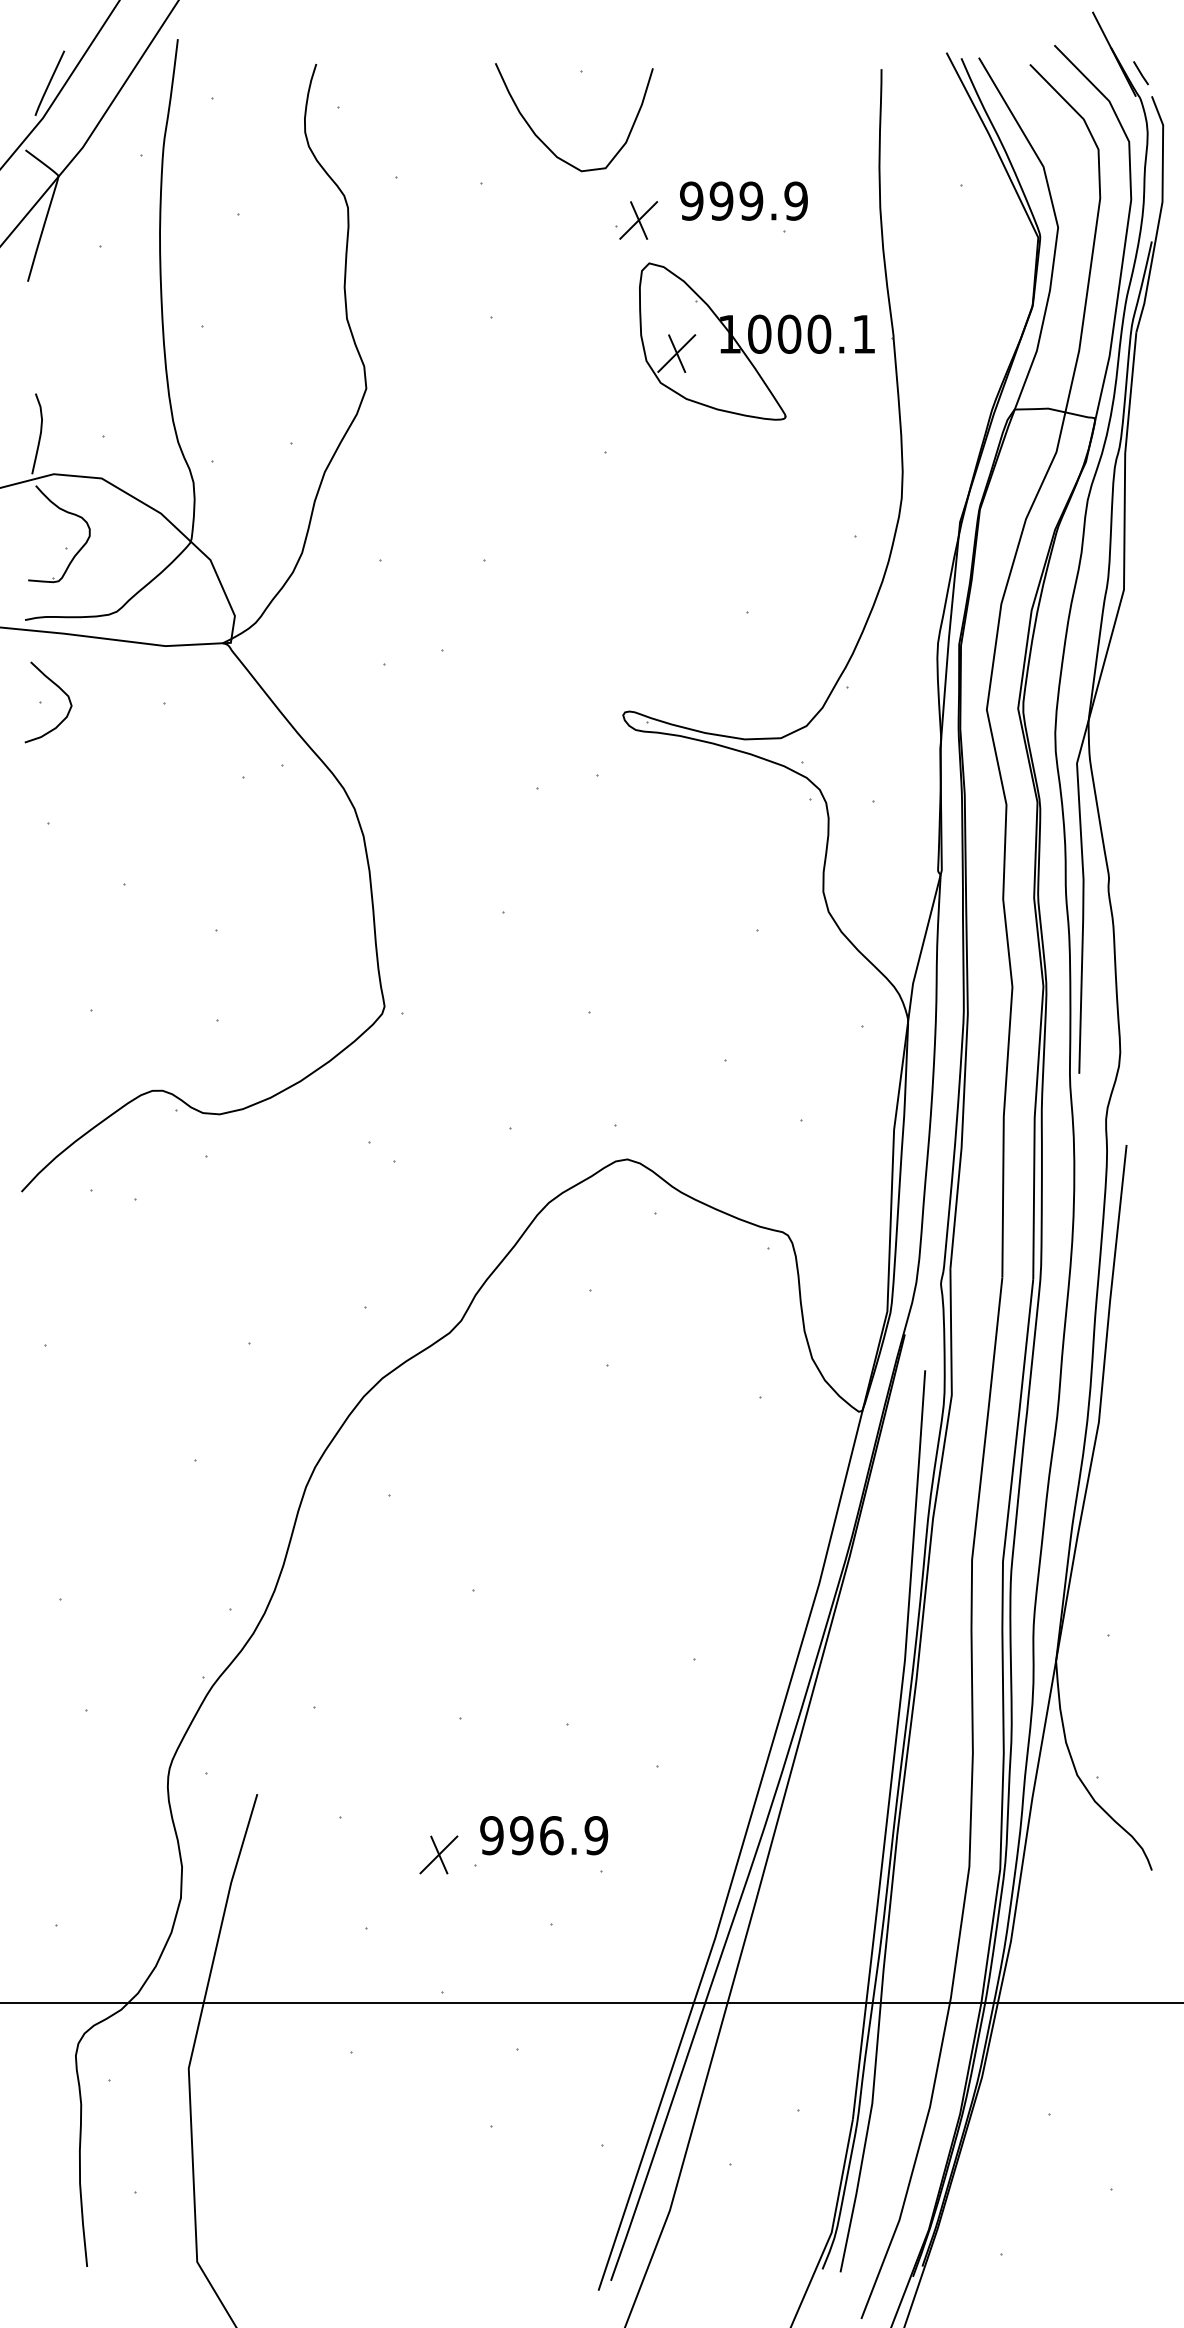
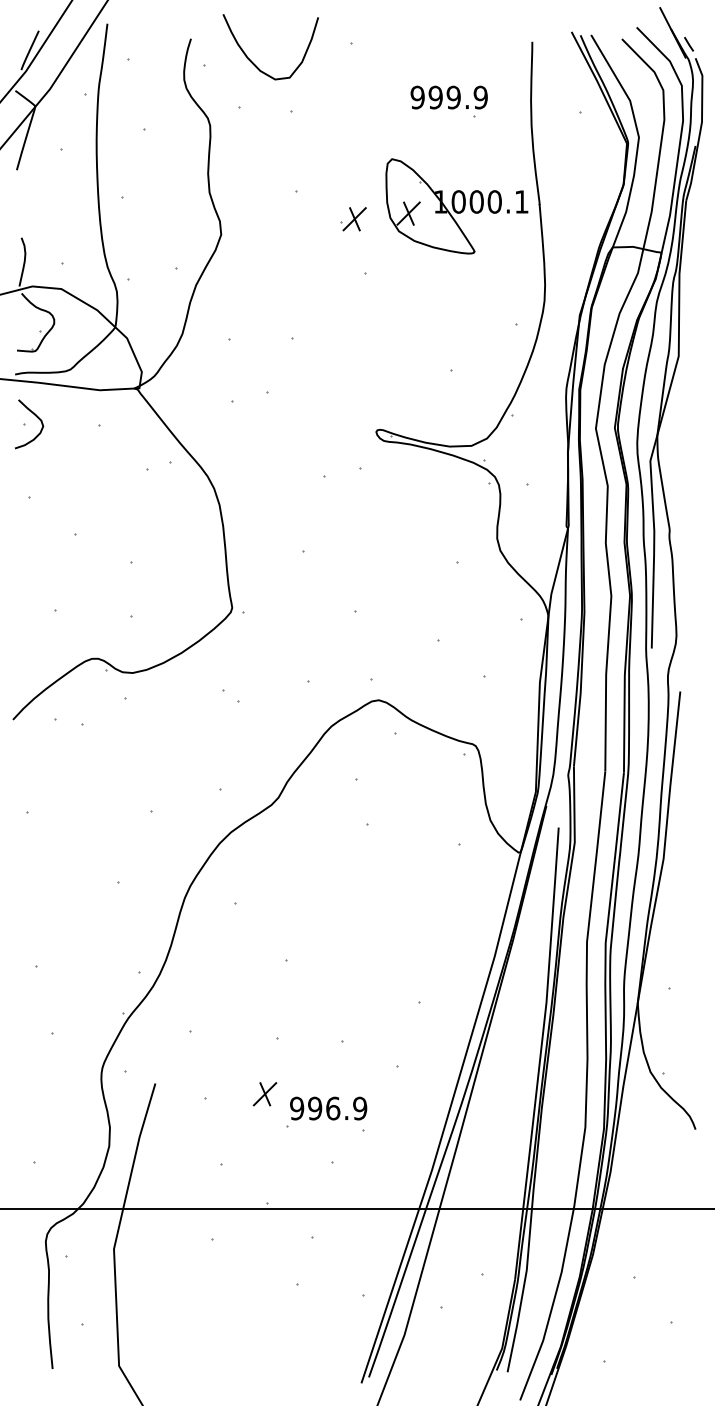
curve: (547, 144) -> (254, 63), moved
part: (742, 207) -> (448, 101), moved
part: (636, 220) -> (353, 219), moved
part: (437, 1855) -> (264, 1094), moved

